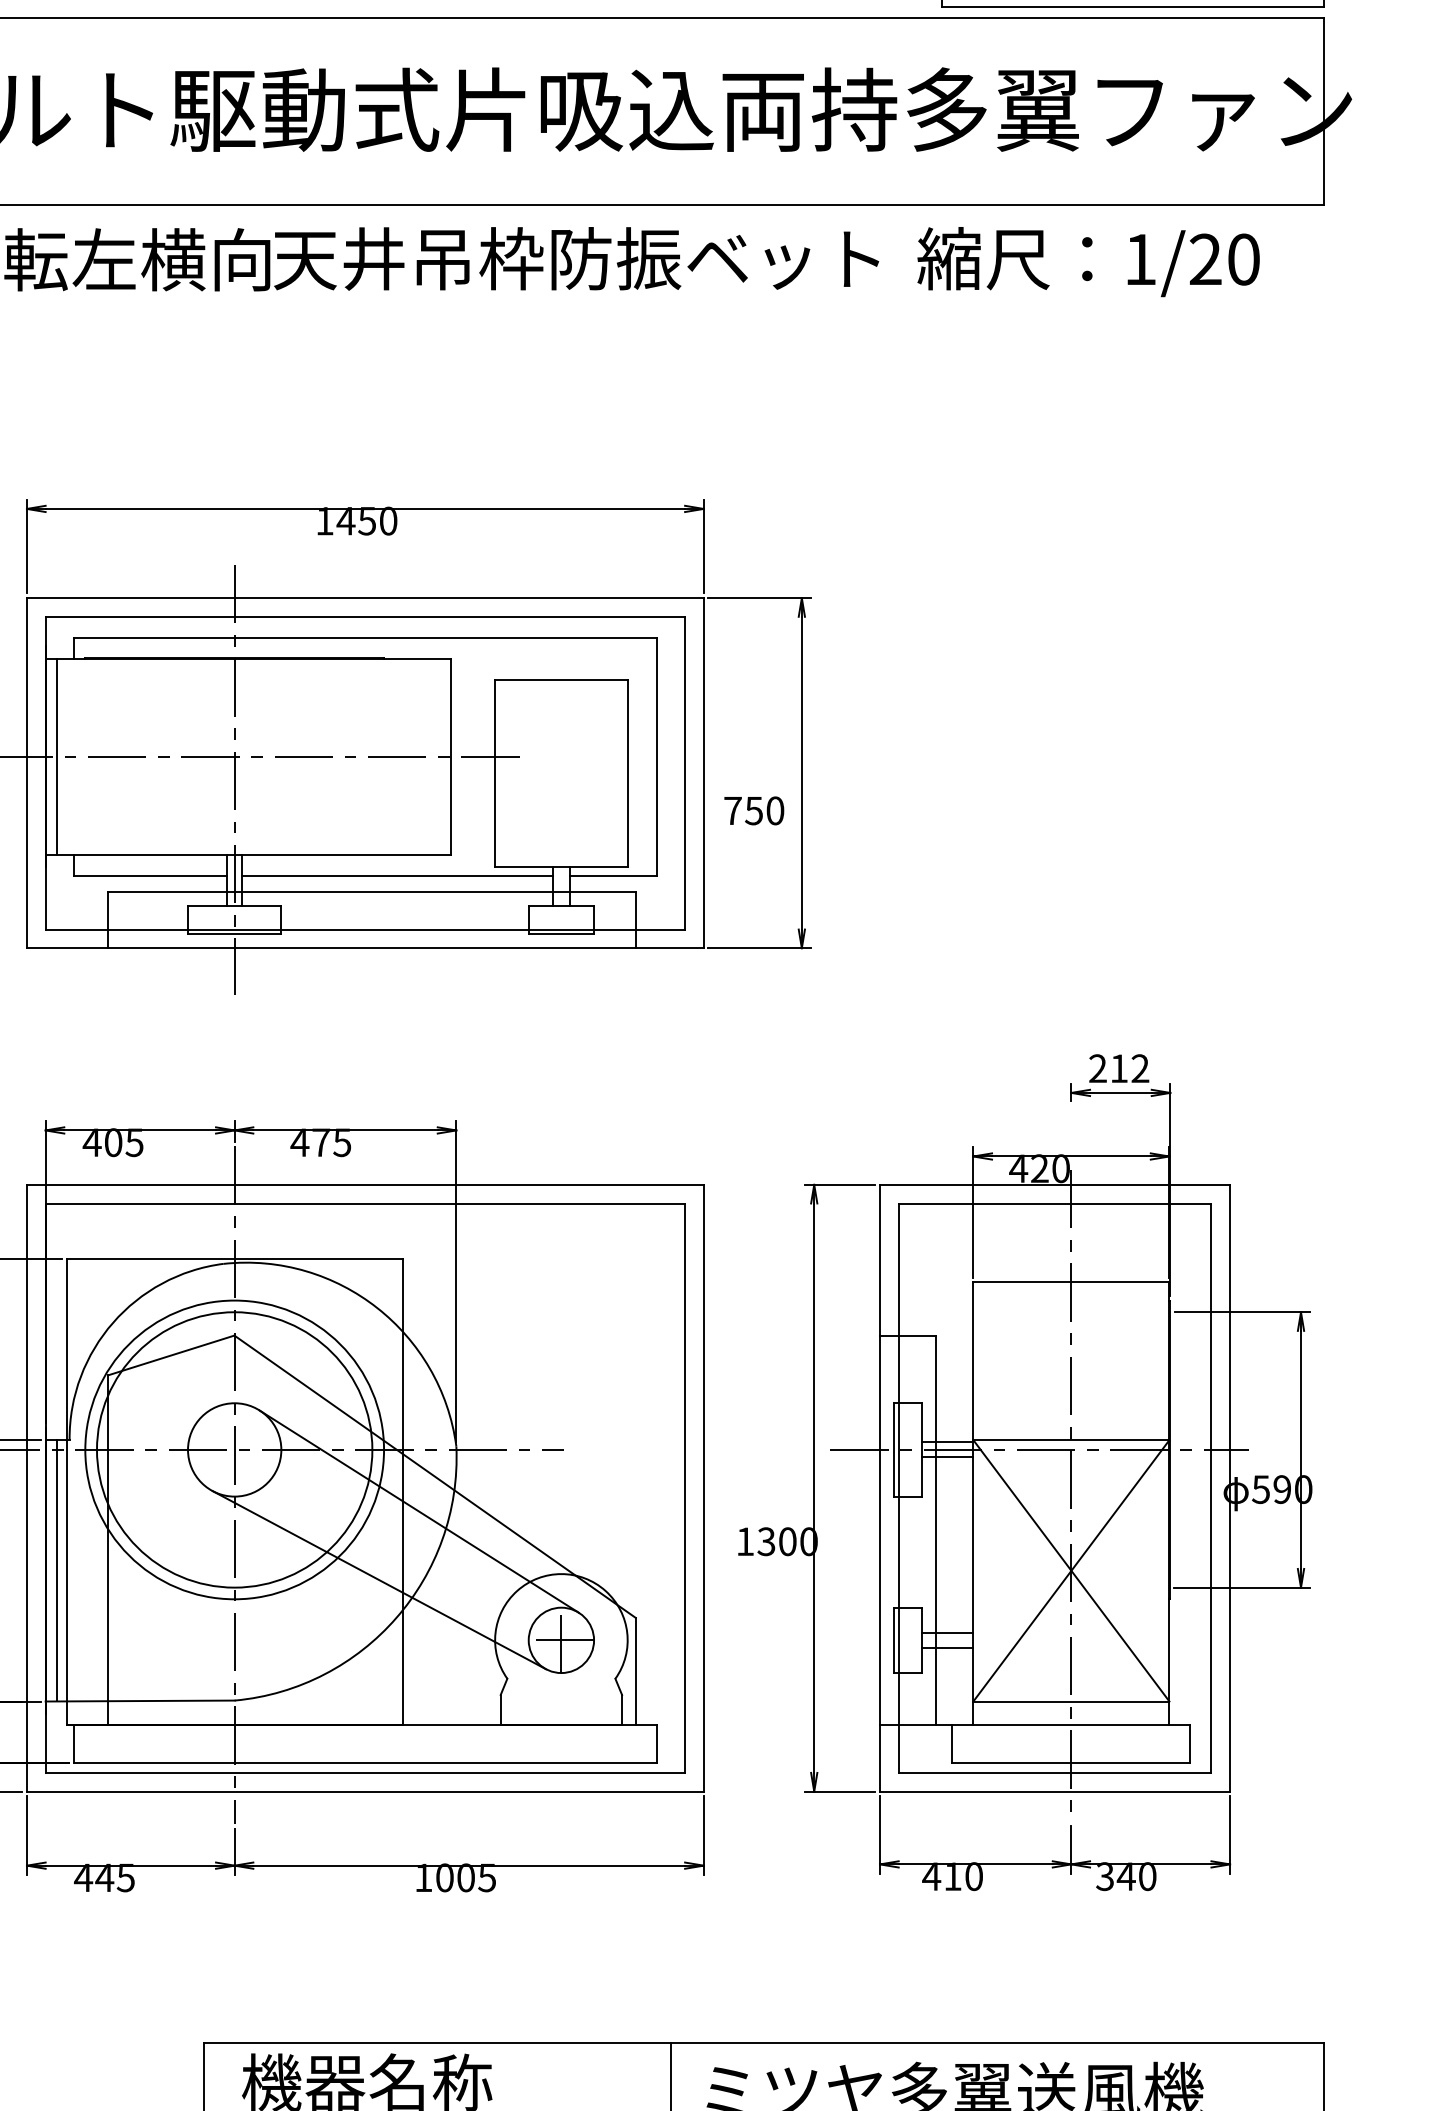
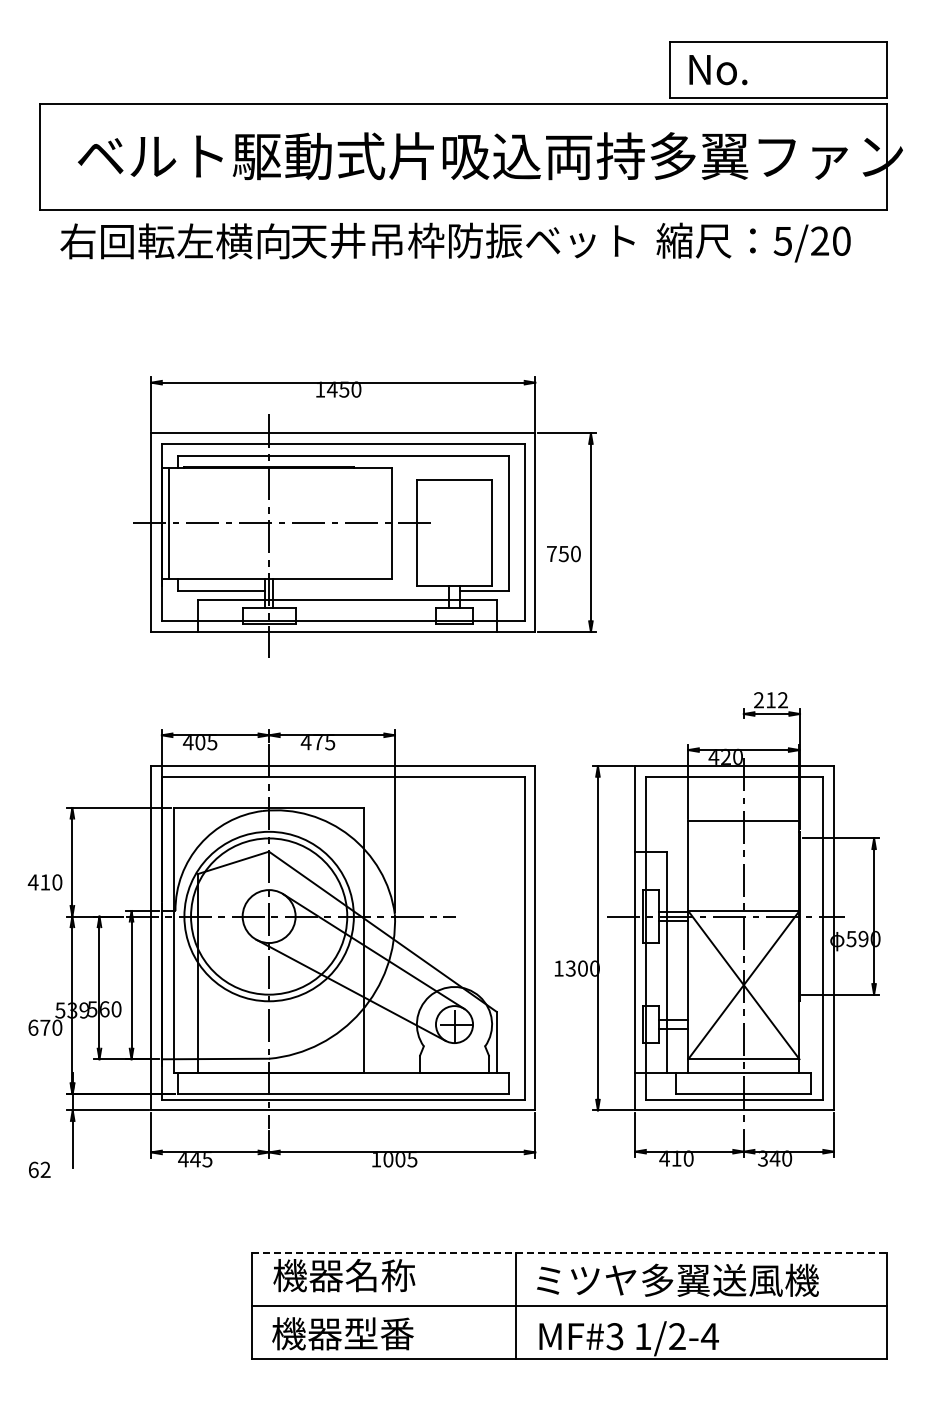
text: (1139, 260) -> (782, 241), 1/20 -> 5/20
line: (397, 875) -> (361, 590), removed
line: (57, 1571) -> (168, 985), removed
line: (764, 2043) -> (569, 1253), solid -> dashed

